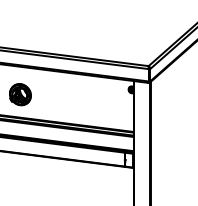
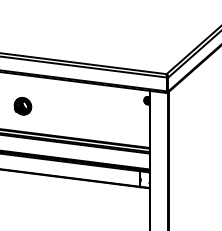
part: (20, 94) -> (23, 105), size x0.7

